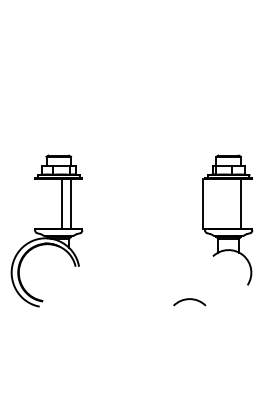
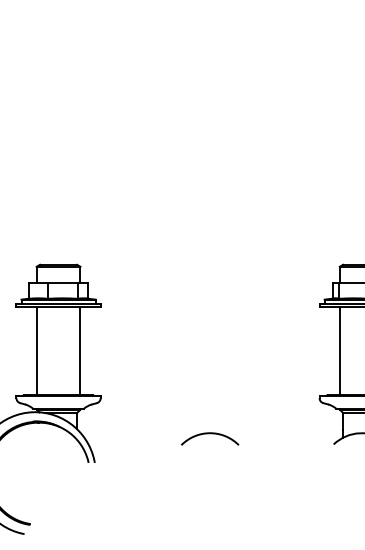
line: (61, 203) -> (36, 350), moved
line: (203, 203) -> (339, 350), moved
arc: (187, 300) -> (206, 435), moved

